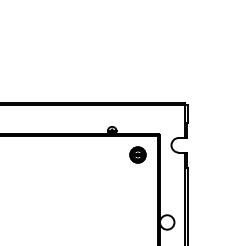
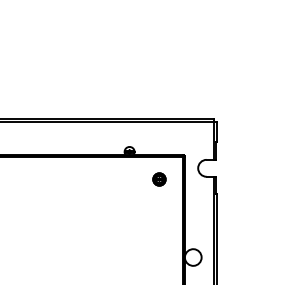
part: (138, 154) -> (159, 179), size x0.7

